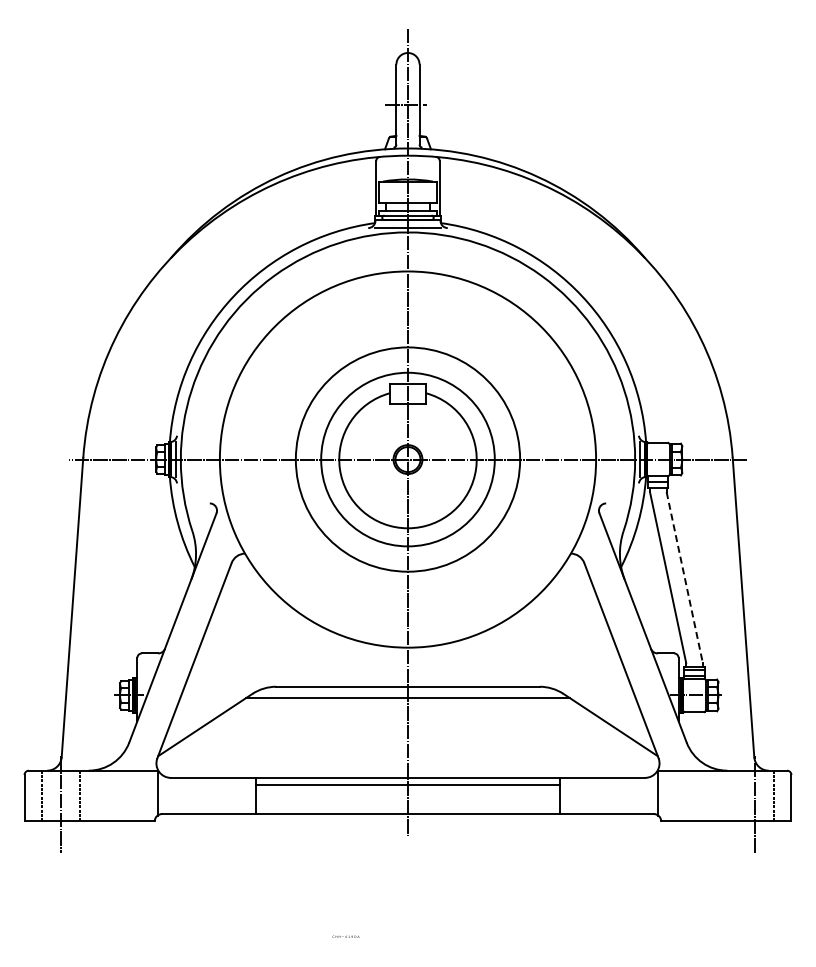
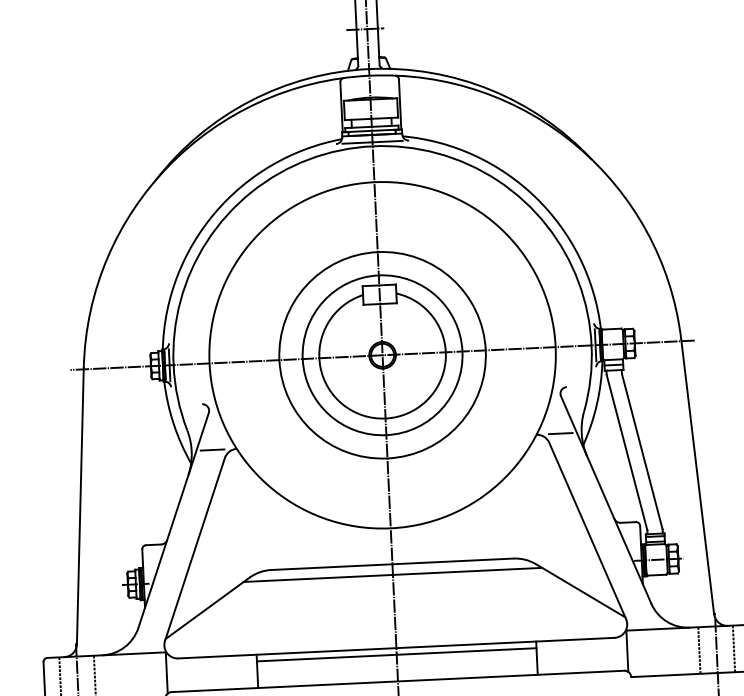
line: (218, 553) -> (212, 449), added
line: (597, 553) -> (561, 433), added
line: (684, 577) -> (642, 451), dashed -> solid
line: (736, 795) -> (699, 650), added

